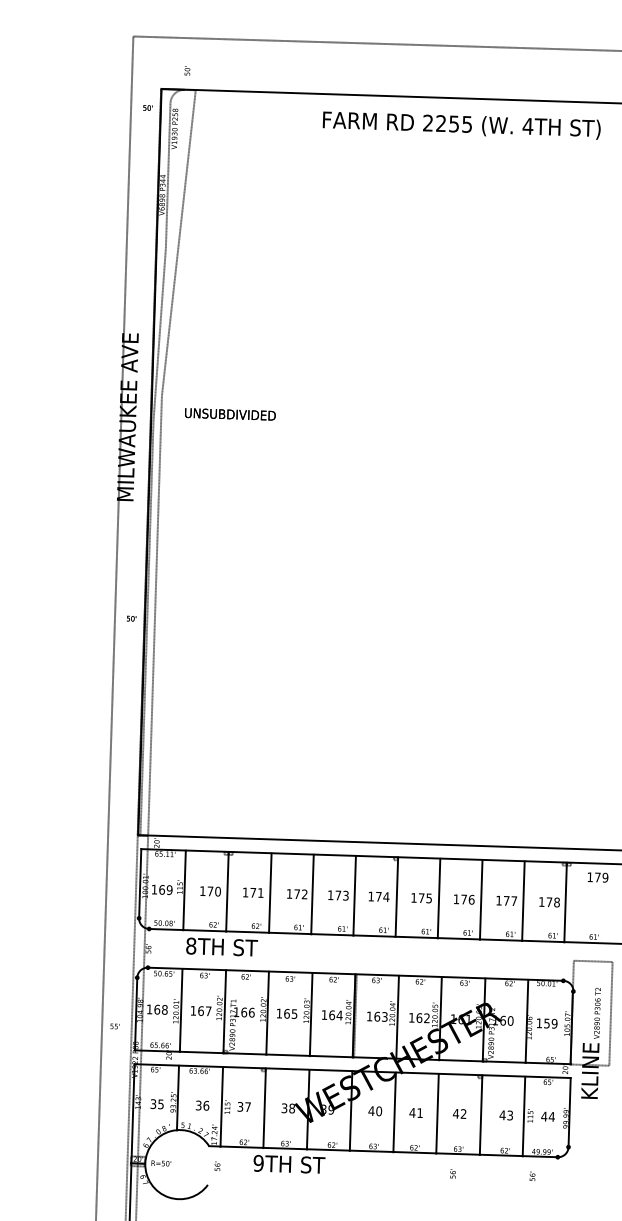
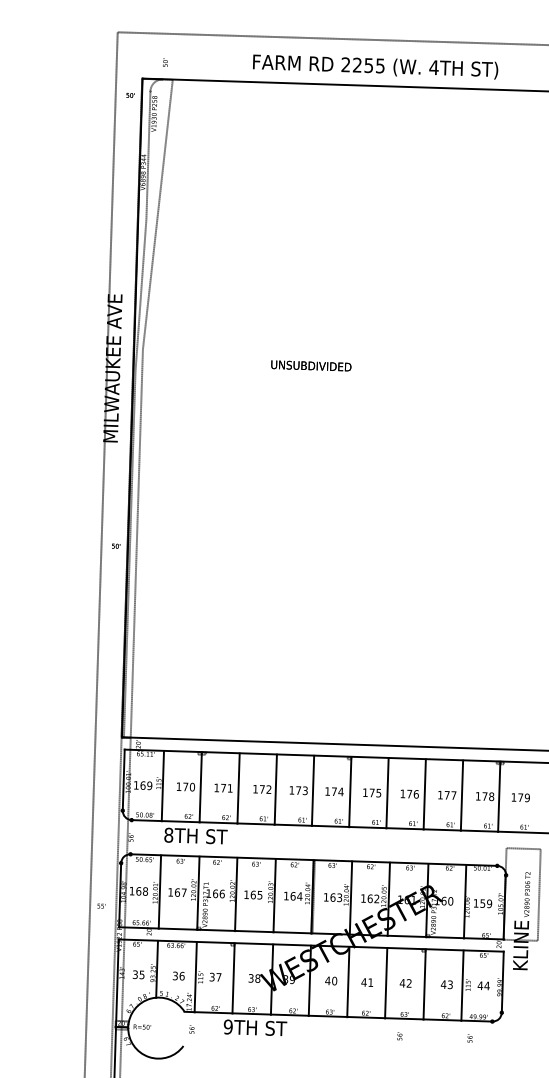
text: (461, 125) -> (375, 66), moved
text: (230, 413) -> (311, 365), moved
text: (597, 877) -> (520, 797), moved

